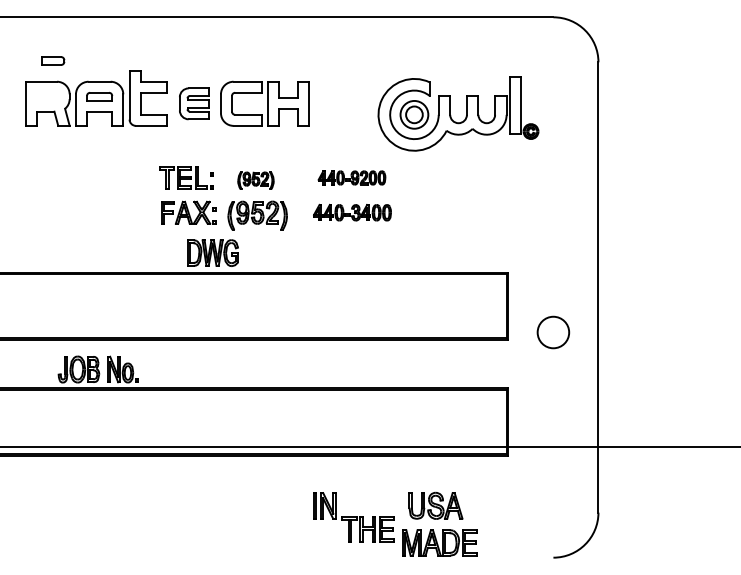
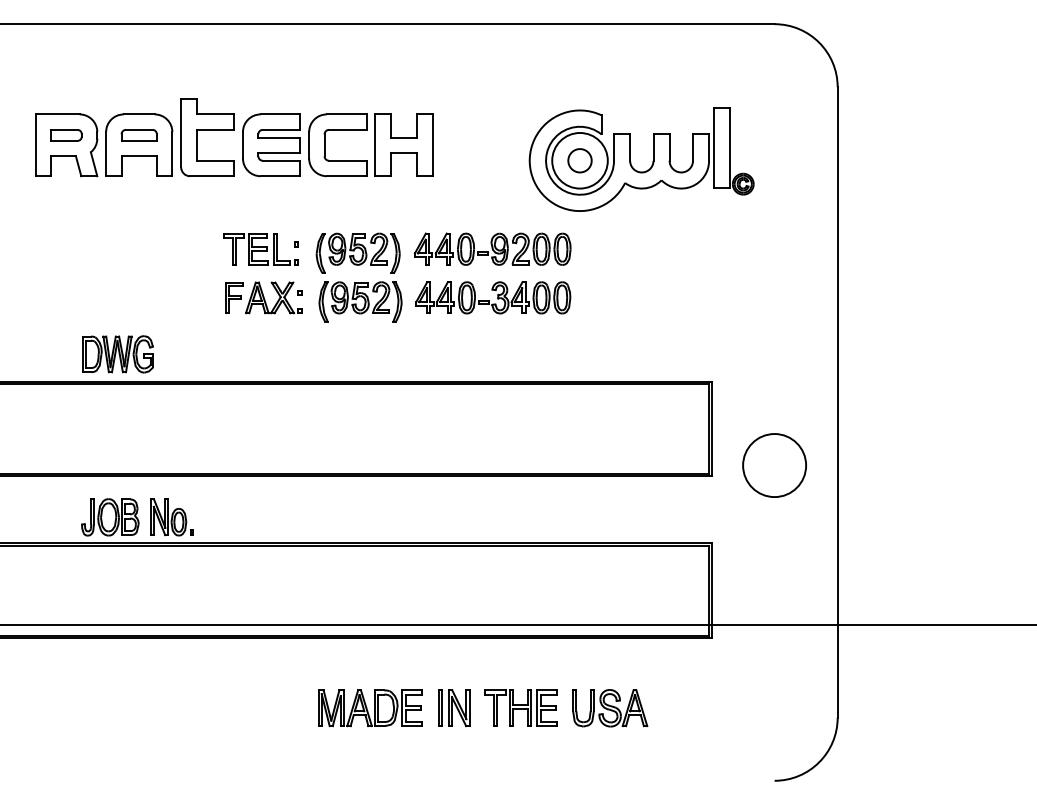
part: (53, 61) -> (66, 135), moved
part: (194, 103) -> (271, 145), size x1.43
circle: (414, 114) -> (579, 160), size x1.43
part: (351, 177) -> (492, 248), size x1.67
part: (255, 180) -> (357, 252), size x1.67
part: (352, 212) -> (493, 297), size x1.43
part: (212, 253) -> (117, 354), moved
circle: (553, 332) -> (774, 465), size x1.43
part: (367, 528) -> (520, 707), moved
part: (439, 543) -> (370, 708), moved

